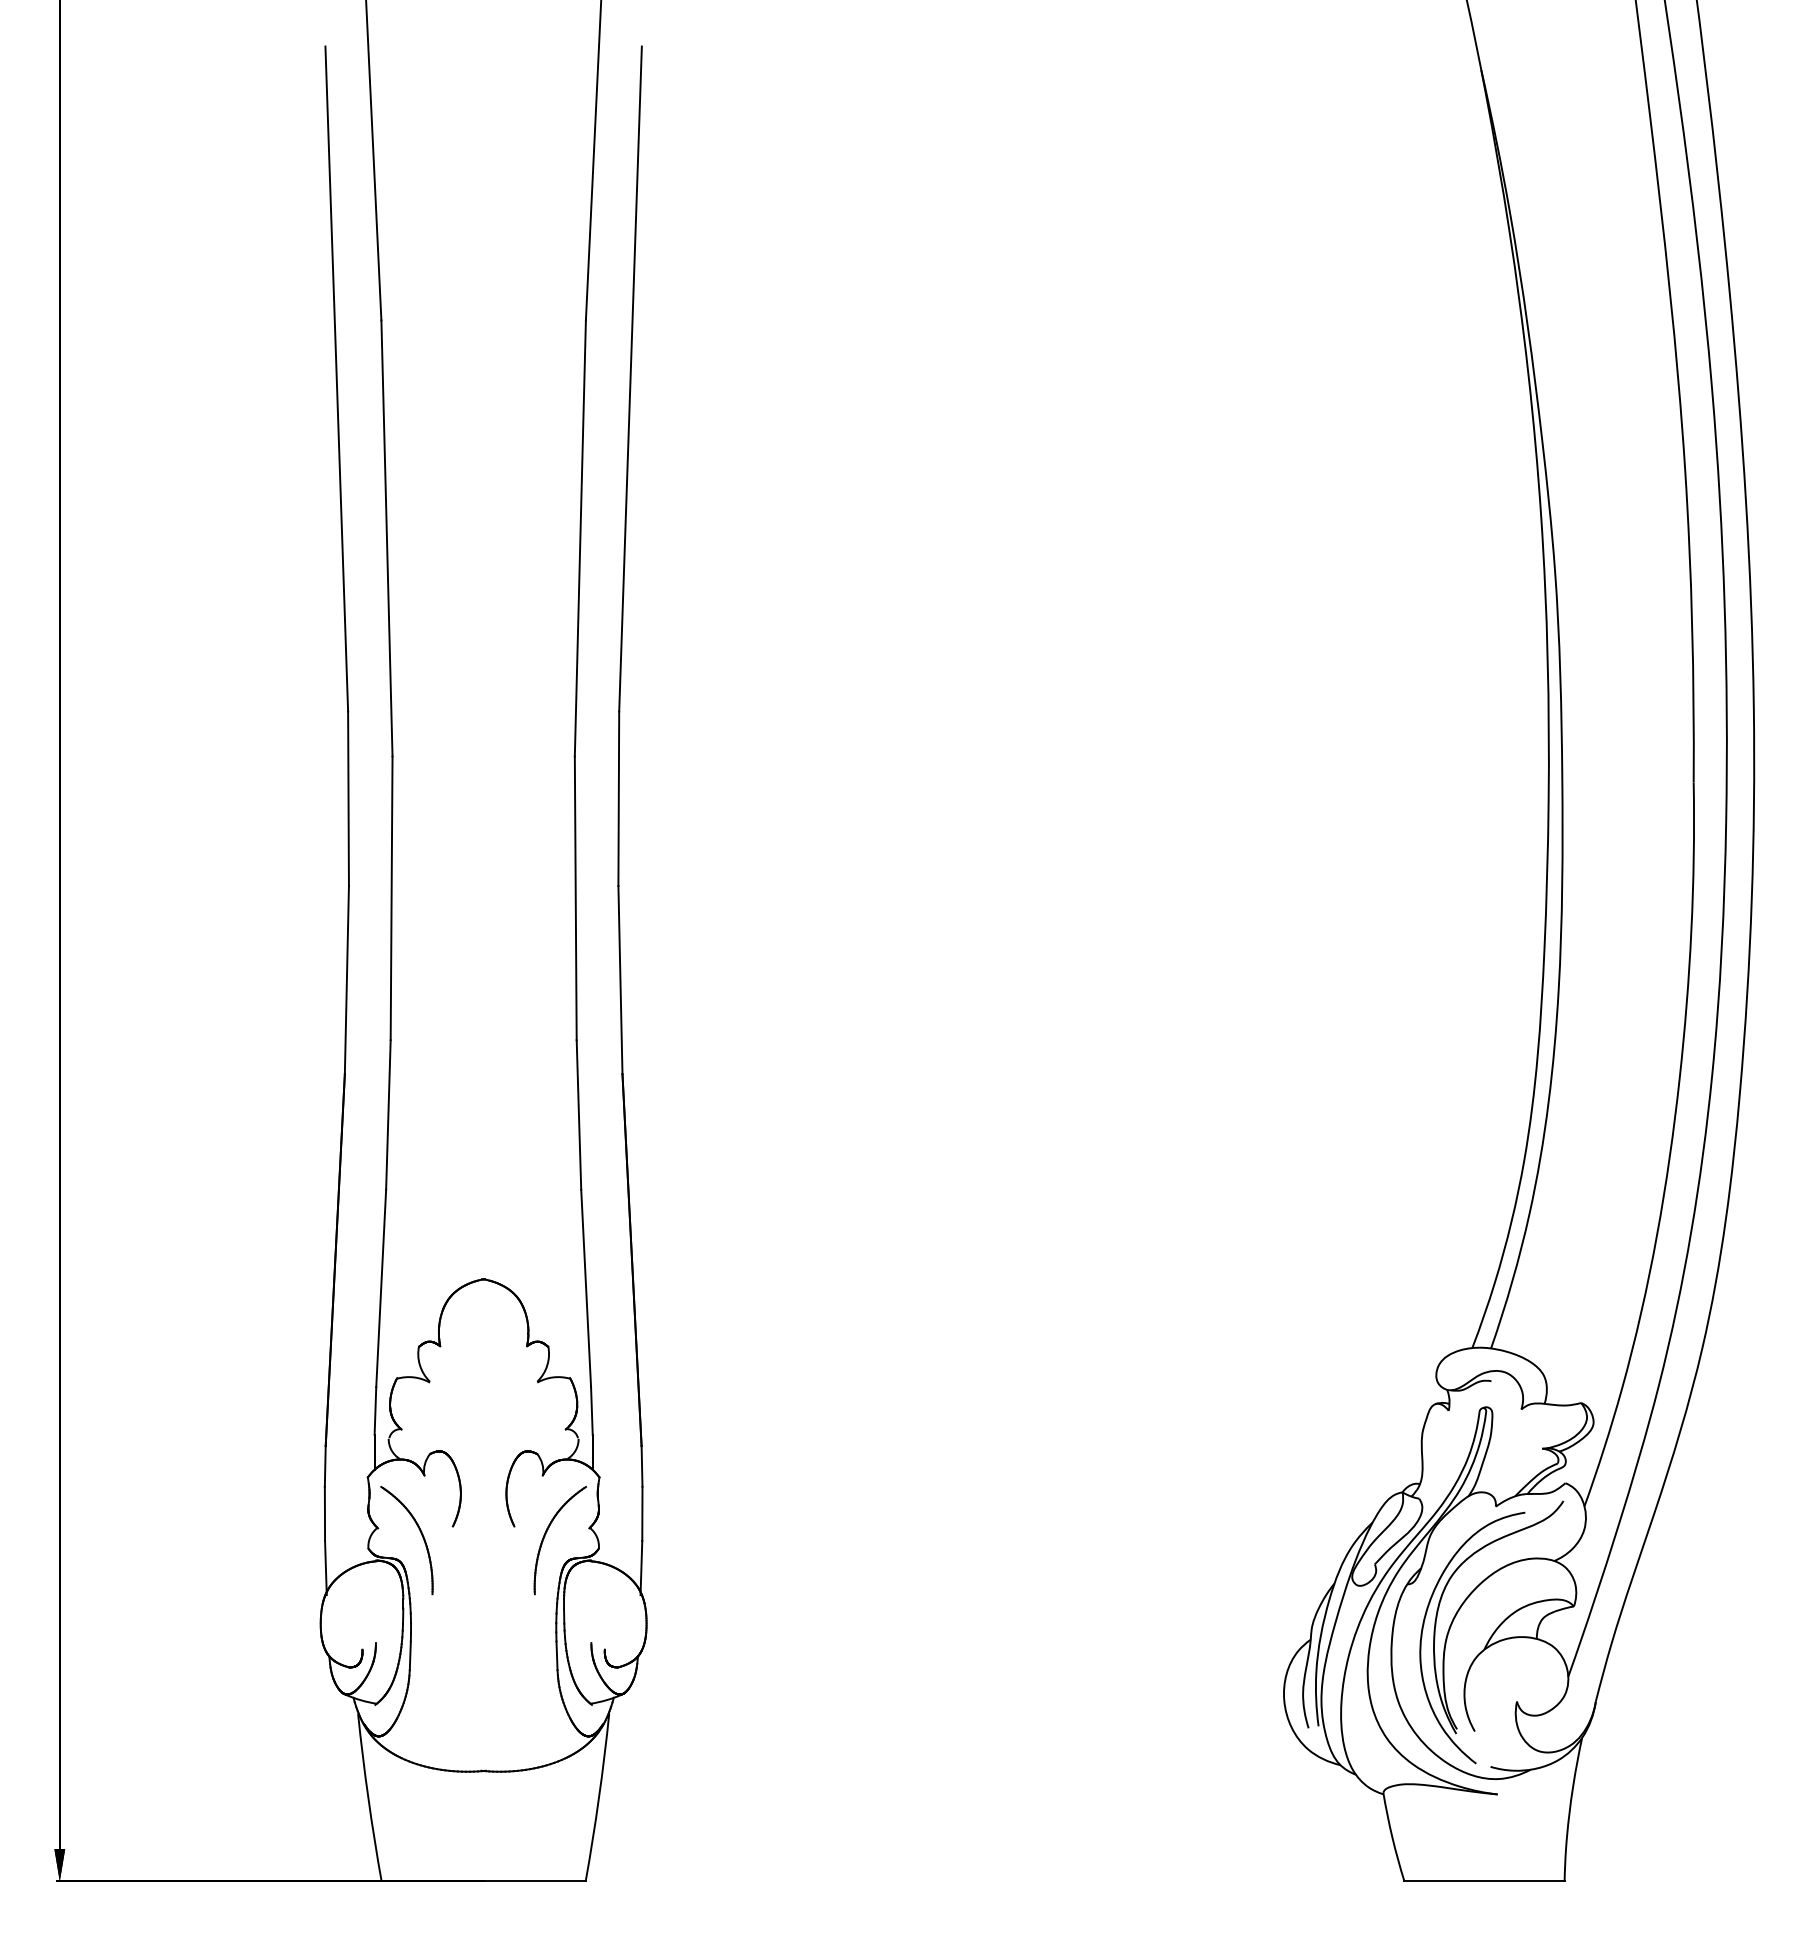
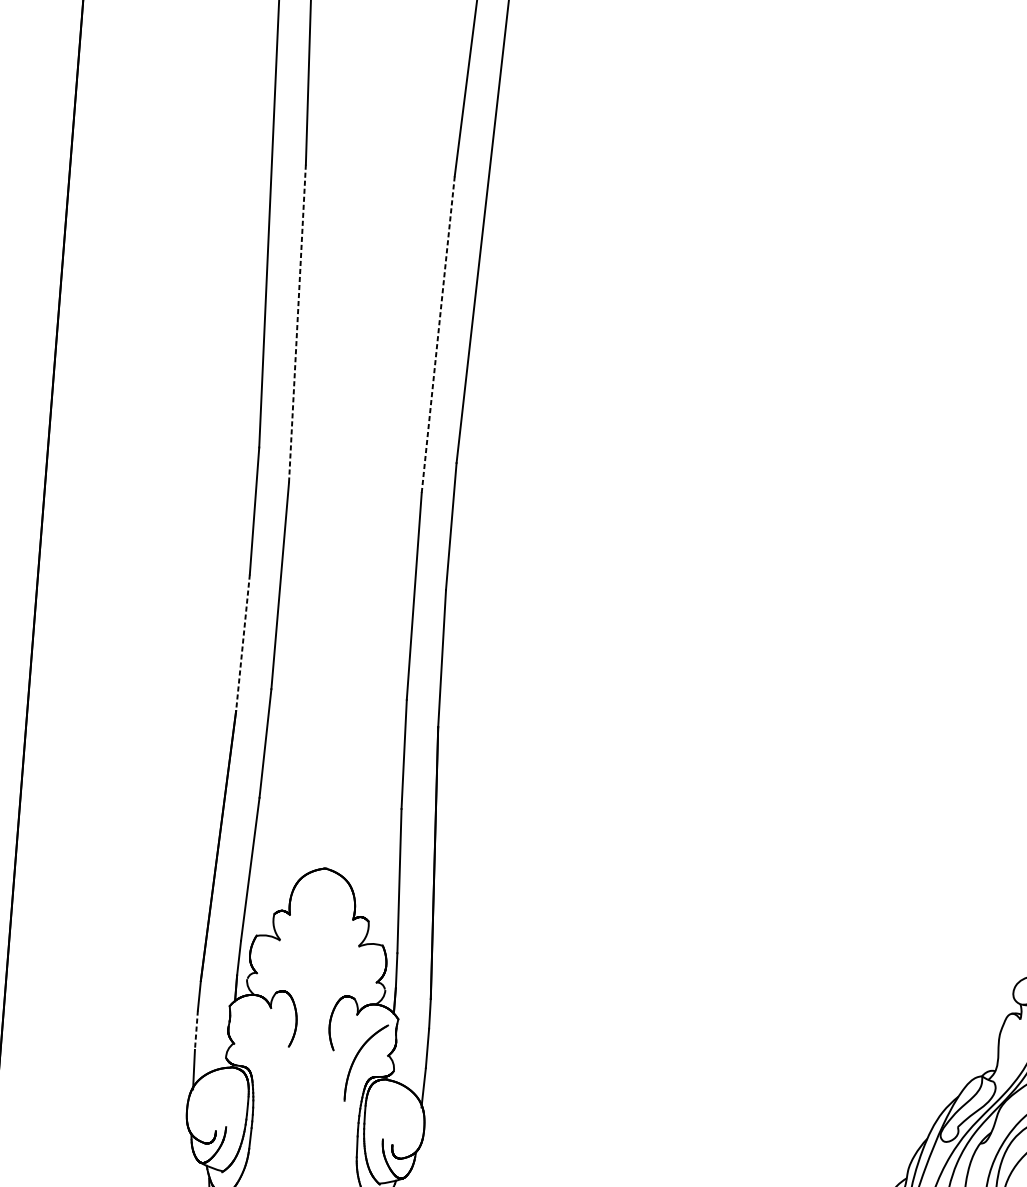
line: (386, 538) -> (297, 323), solid -> dashed
line: (580, 538) -> (438, 334), solid -> dashed
line: (346, 980) -> (242, 643), solid -> dashed
line: (324, 1514) -> (196, 1030), solid -> dashed
part: (420, 1533) -> (264, 1049), removed

